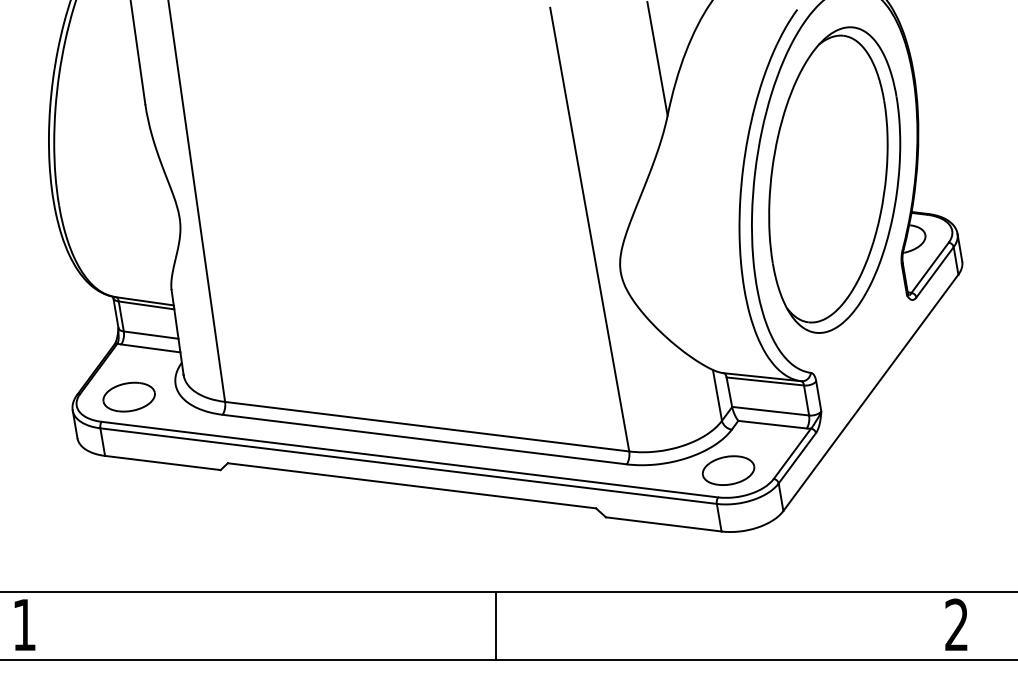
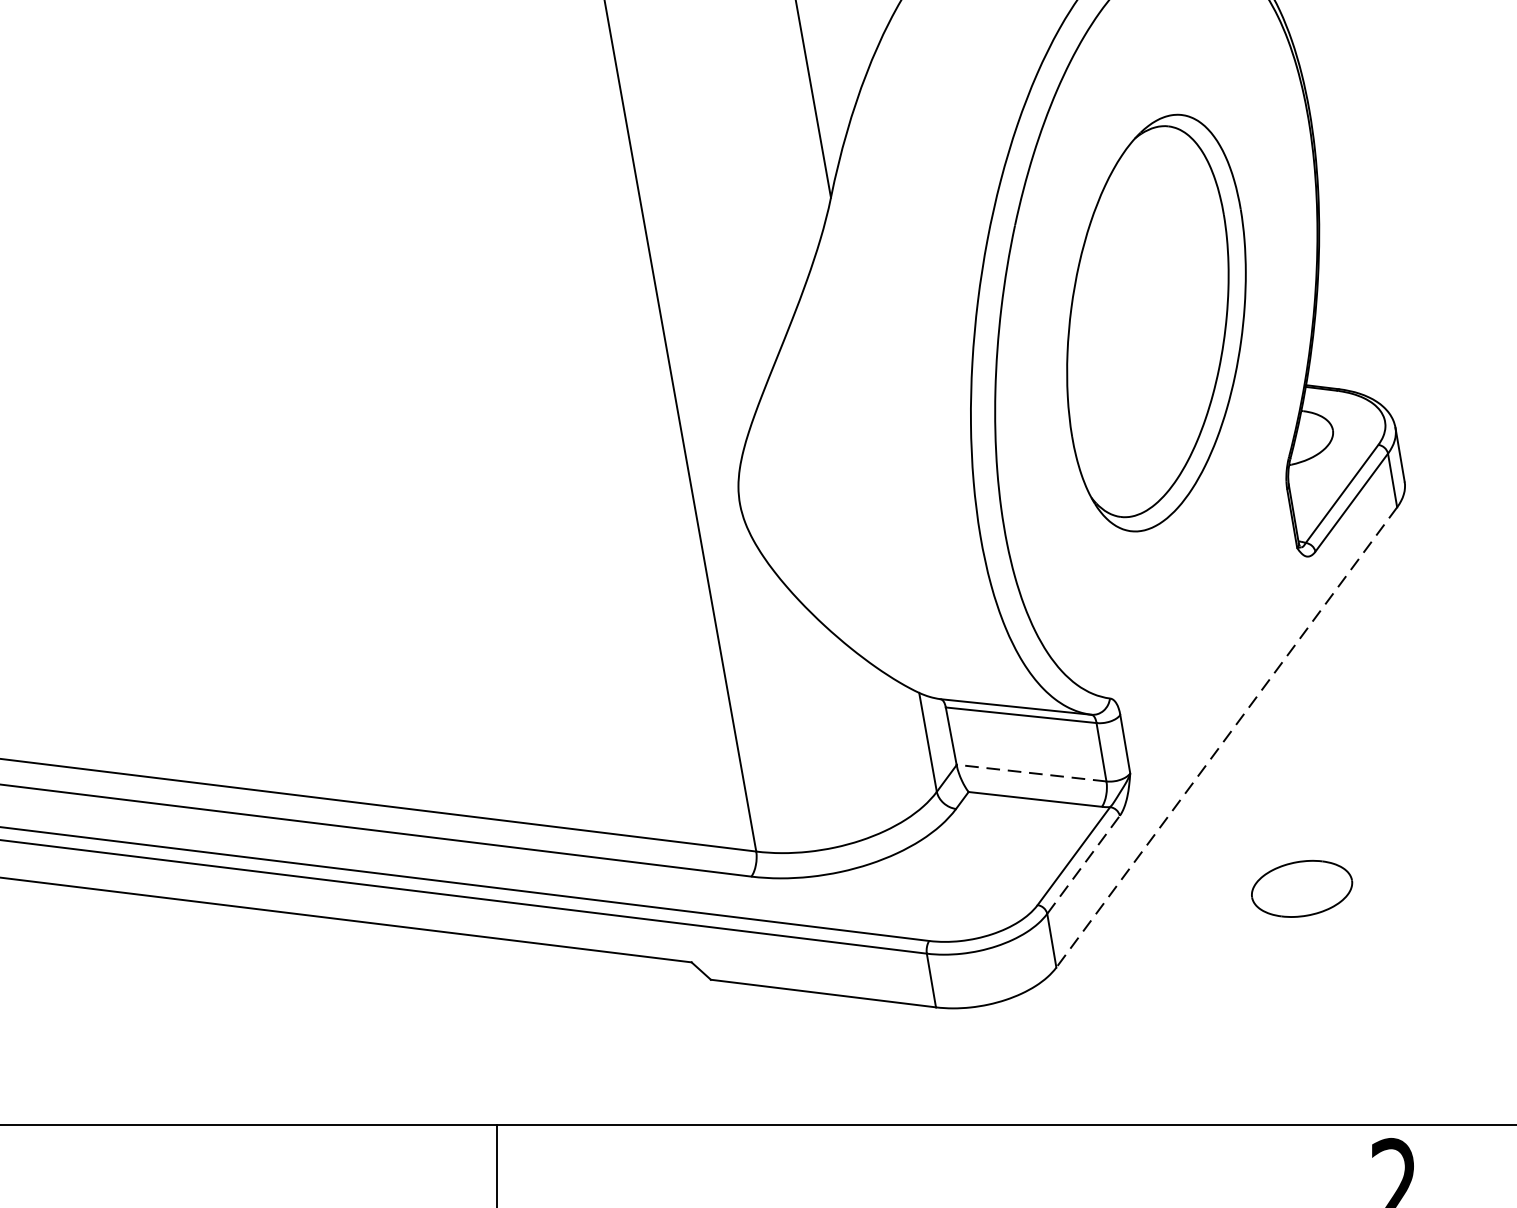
part: (834, 179) -> (1155, 321), size x0.7
line: (870, 393) -> (1226, 738), solid -> dashed
line: (770, 411) -> (1031, 773), solid -> dashed
line: (797, 457) -> (1083, 863), solid -> dashed
part: (728, 470) -> (1301, 888), moved

